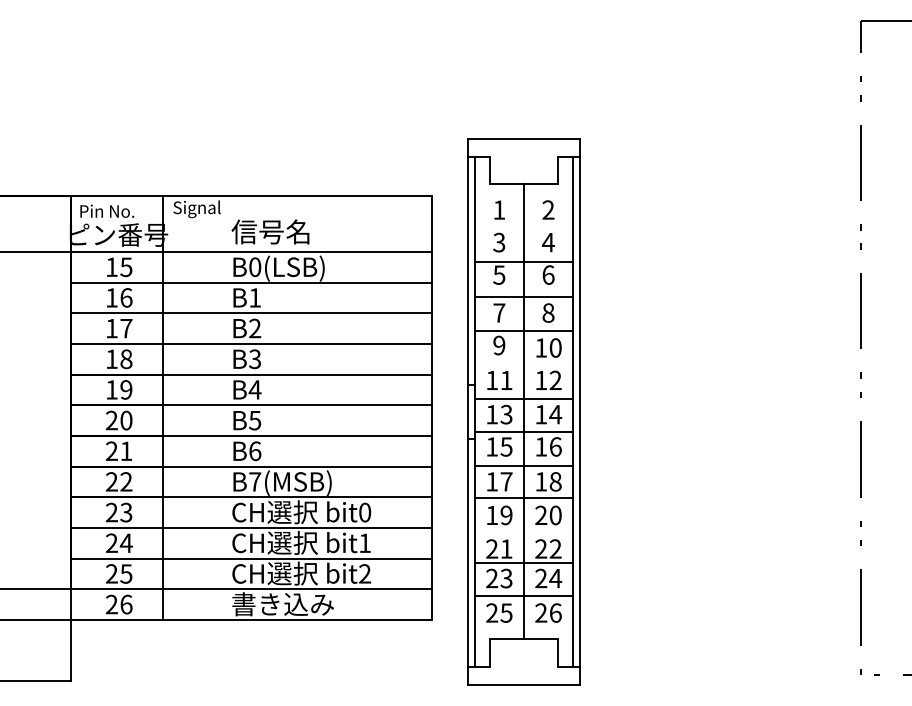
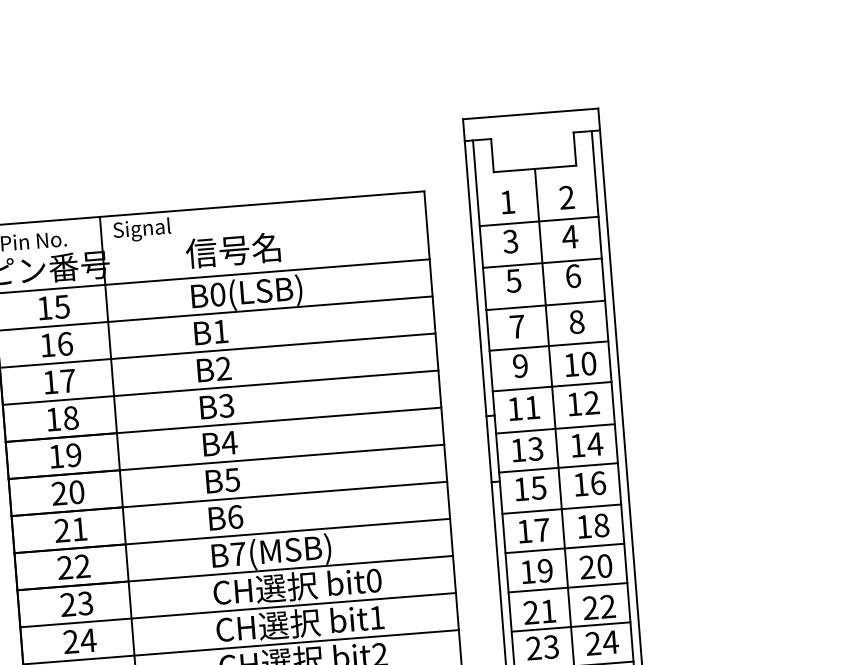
line: (523, 227) -> (538, 221), added
line: (523, 364) -> (551, 386), added
line: (523, 530) -> (567, 587), added

